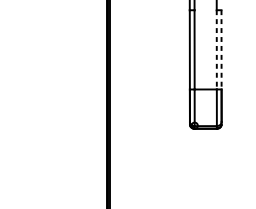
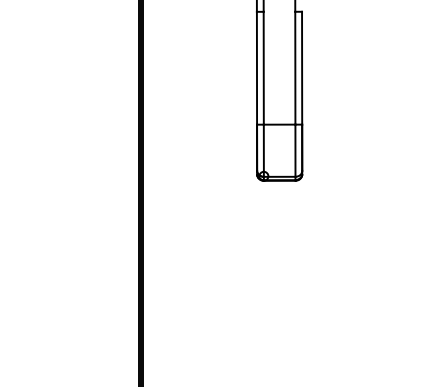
line: (216, 50) -> (295, 68), dashed -> solid
line: (221, 50) -> (302, 68), dashed -> solid

